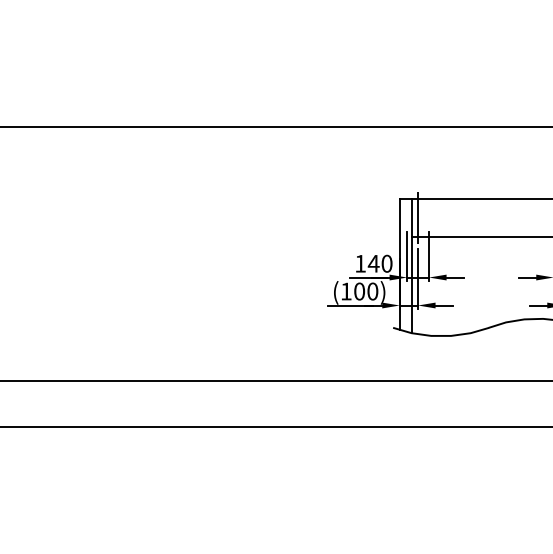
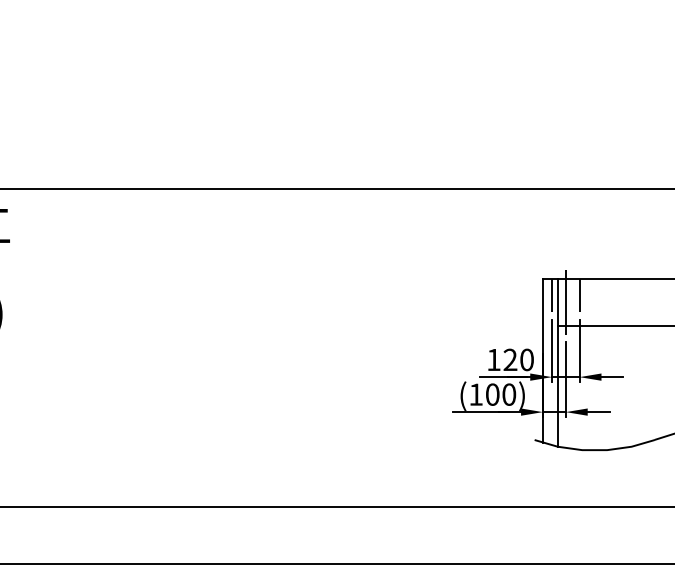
line: (407, 212) -> (552, 295), added
line: (429, 212) -> (580, 295), added
text: (373, 263) -> (510, 359), 140 -> 120

